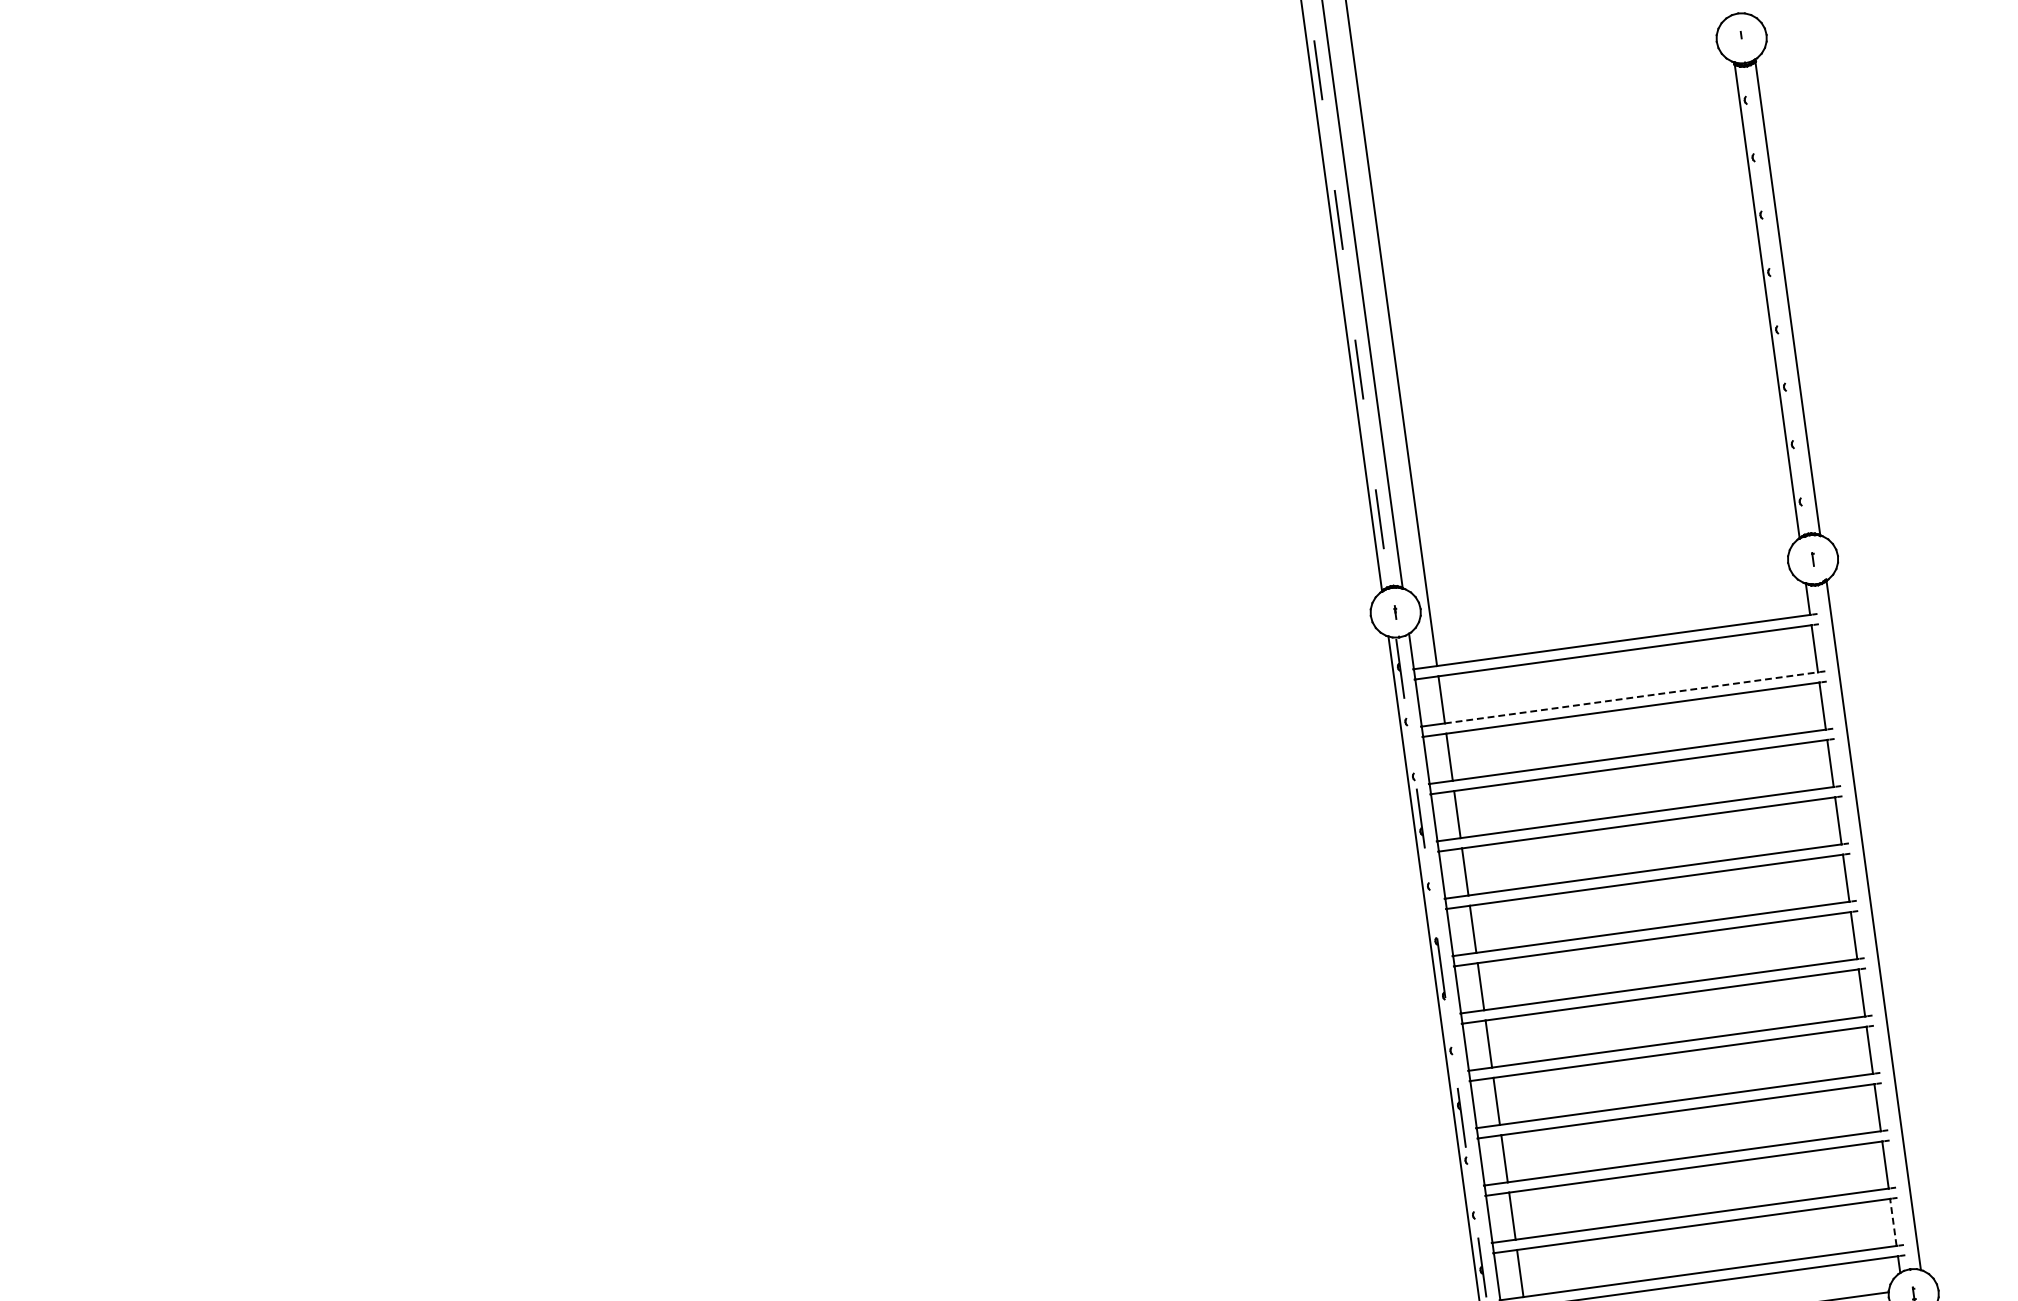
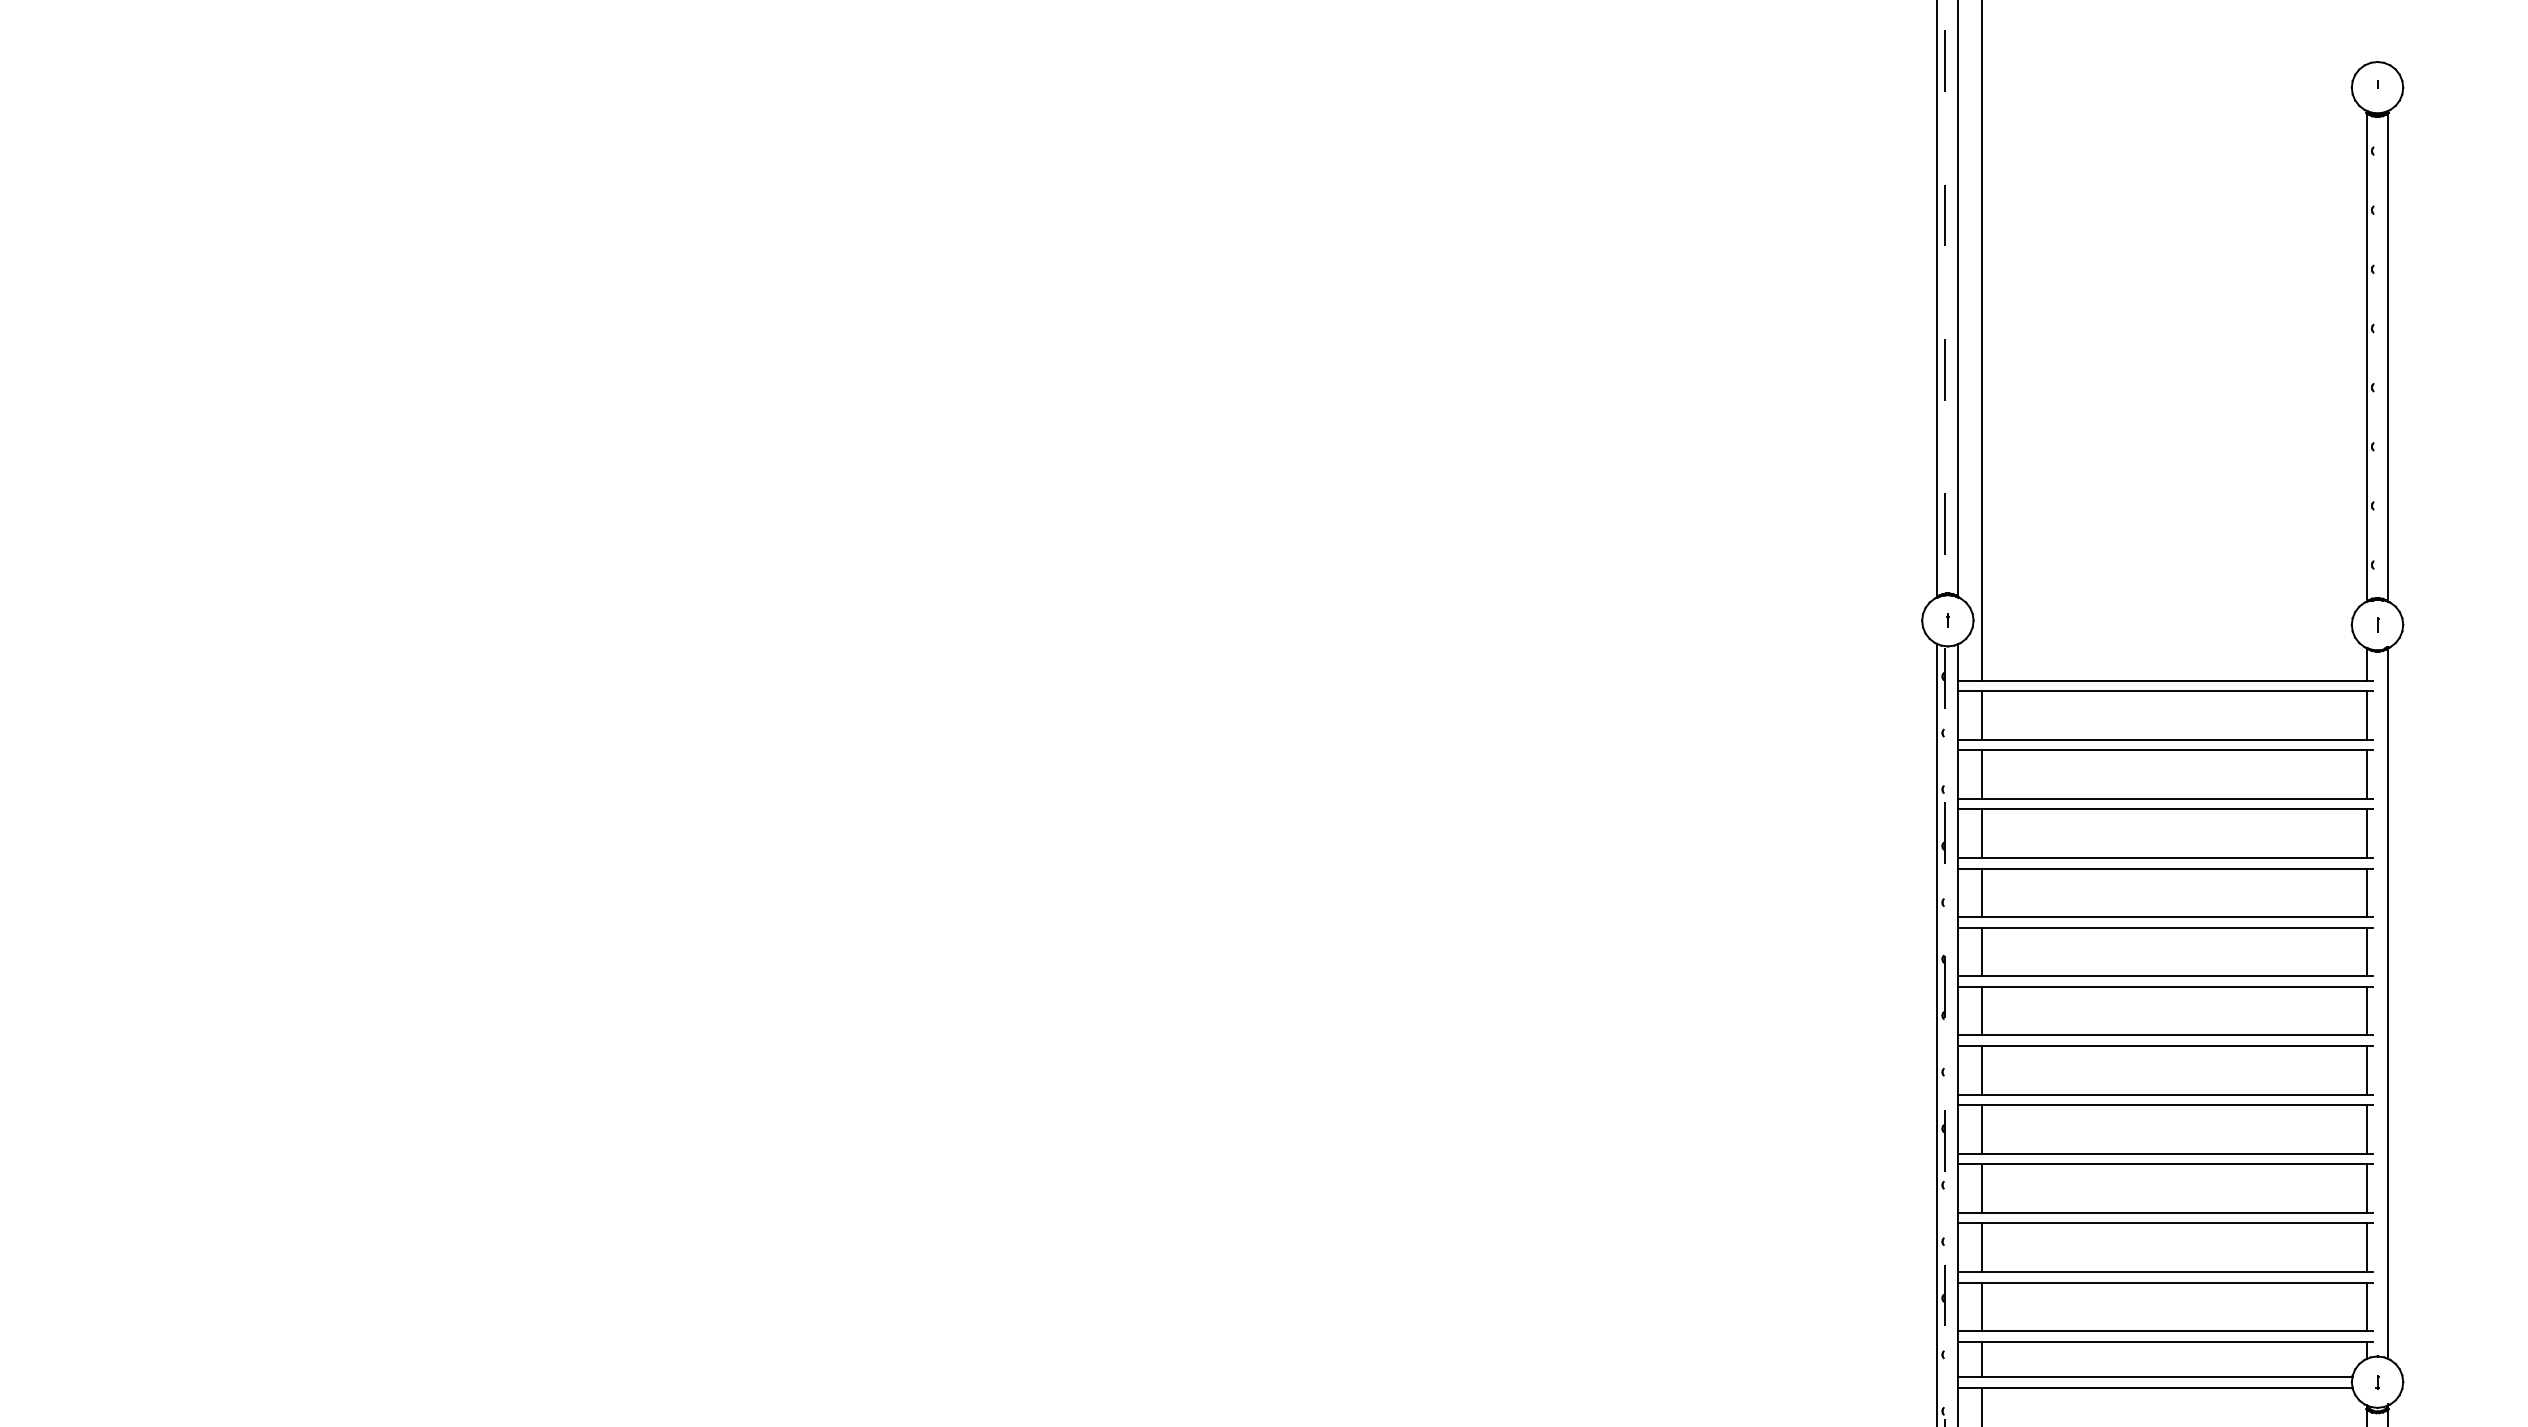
line: (1632, 697) -> (2175, 739), dashed -> solid
line: (1892, 1222) -> (2366, 1306), dashed -> solid

